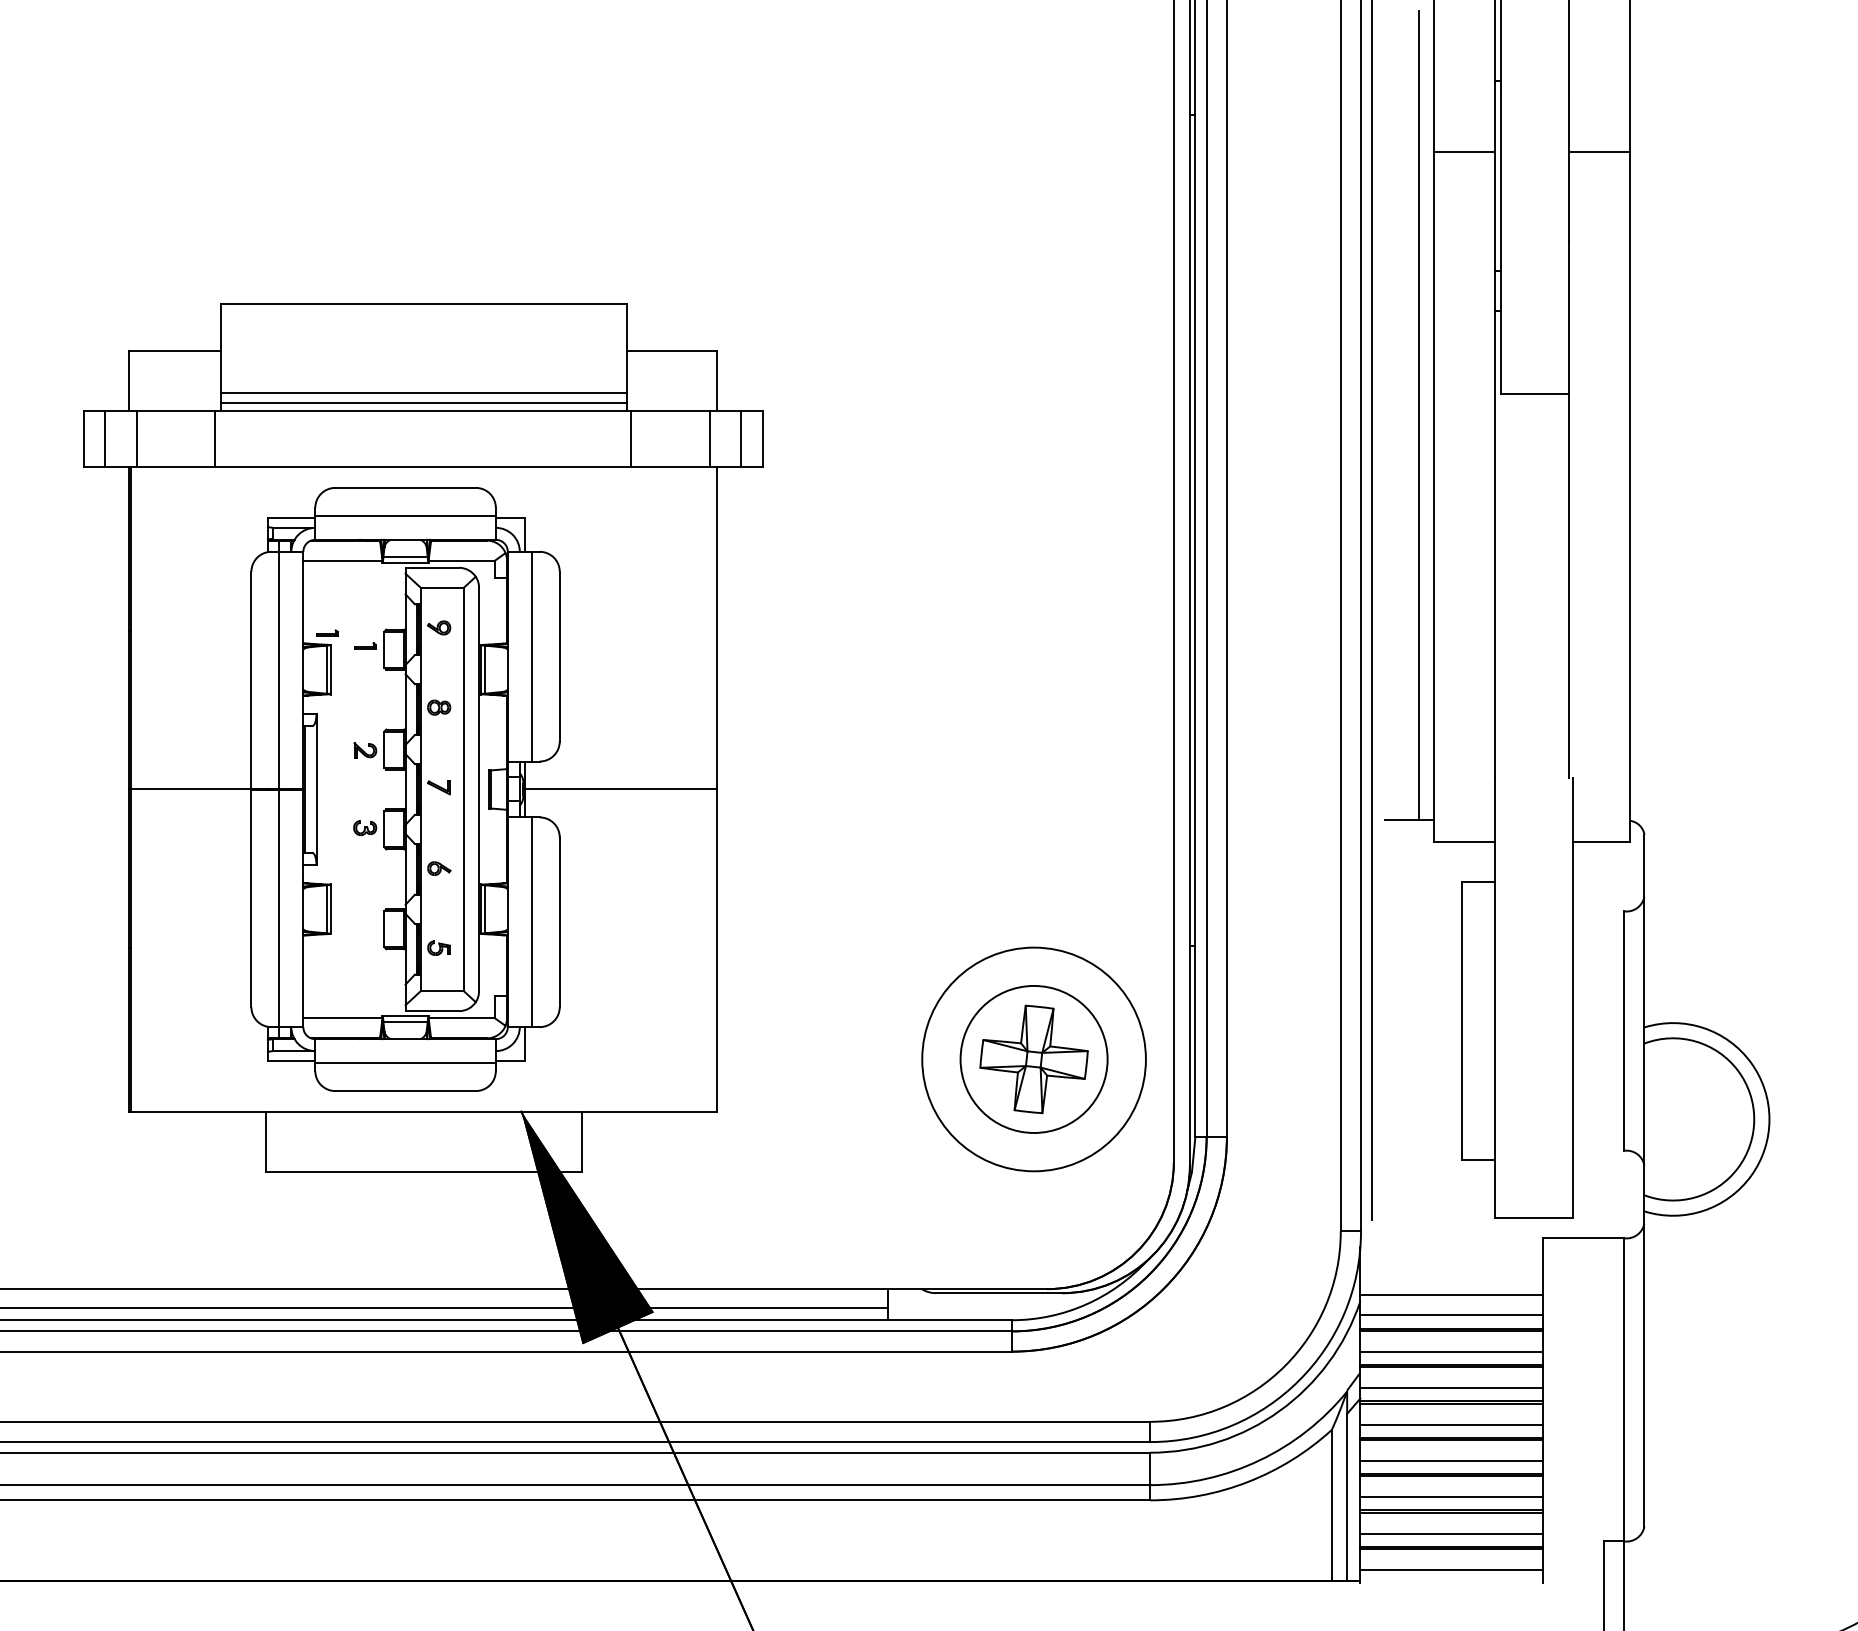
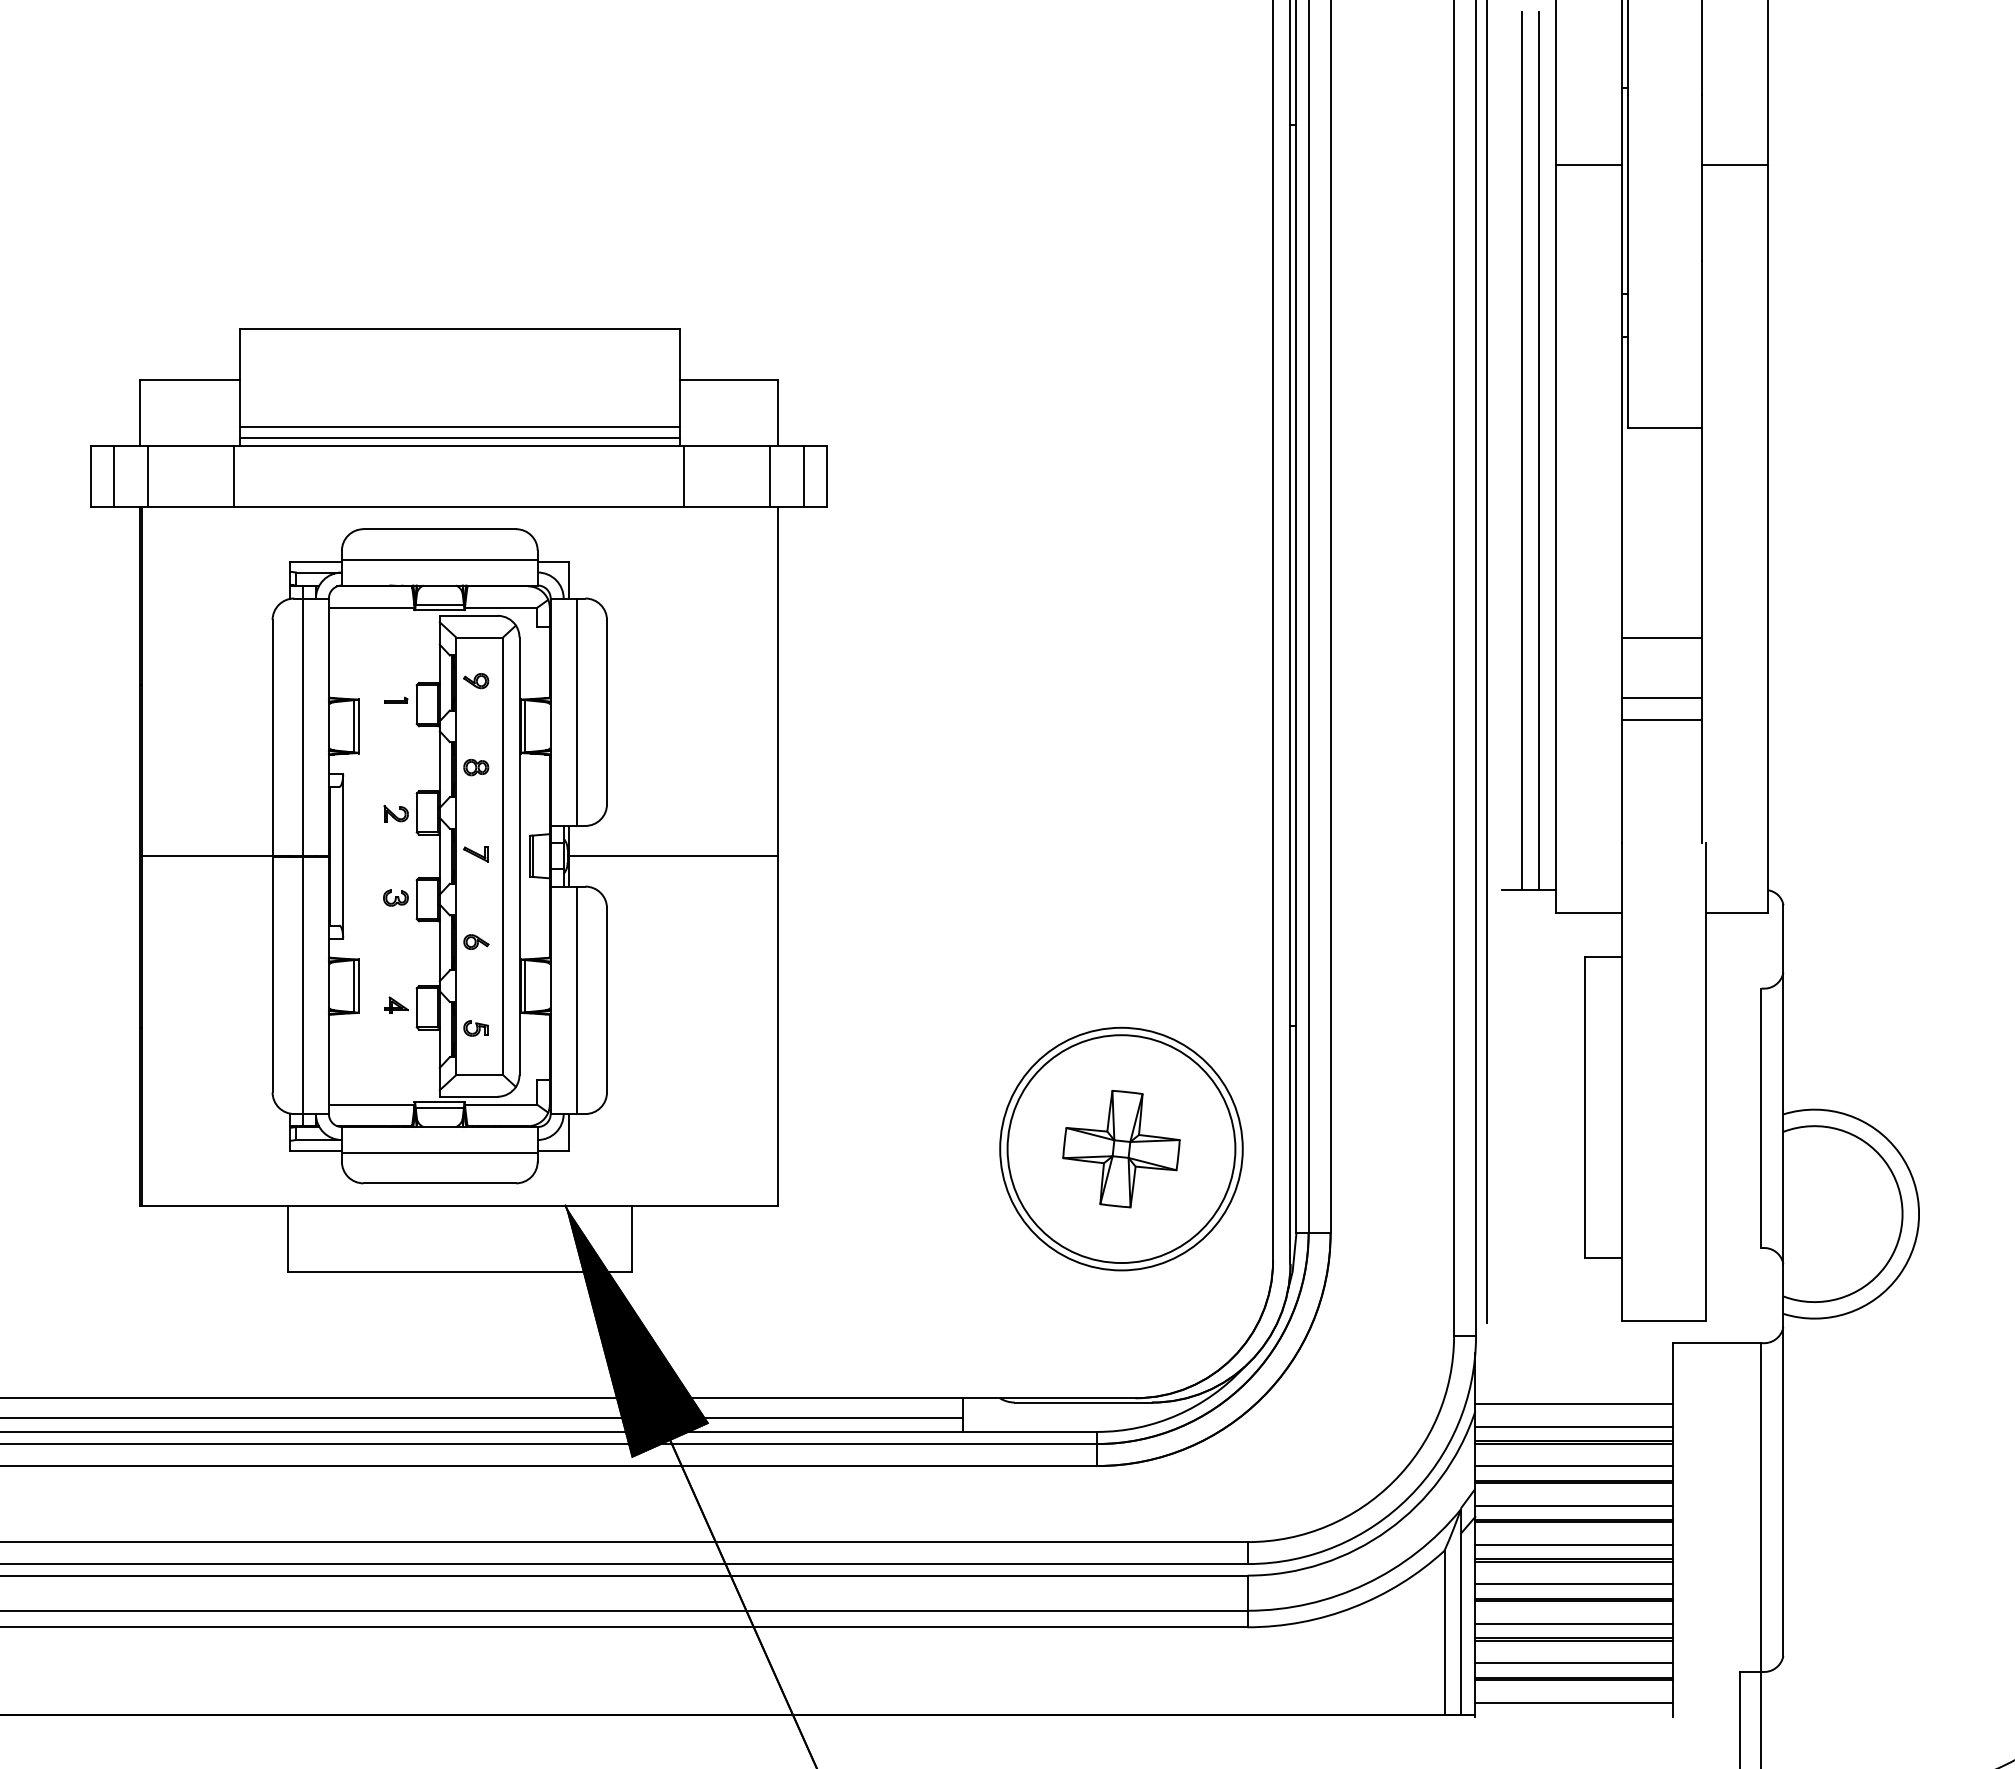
line: (1403, 415) -> (1522, 450), added
line: (1531, 588) -> (1661, 638), added
part: (327, 632) -> (355, 685), removed
line: (1531, 643) -> (1661, 697), added
line: (1531, 664) -> (1661, 720), added
part: (365, 926) -> (396, 1004), added
circle: (1034, 1059) -> (1121, 1149), size x1.43

